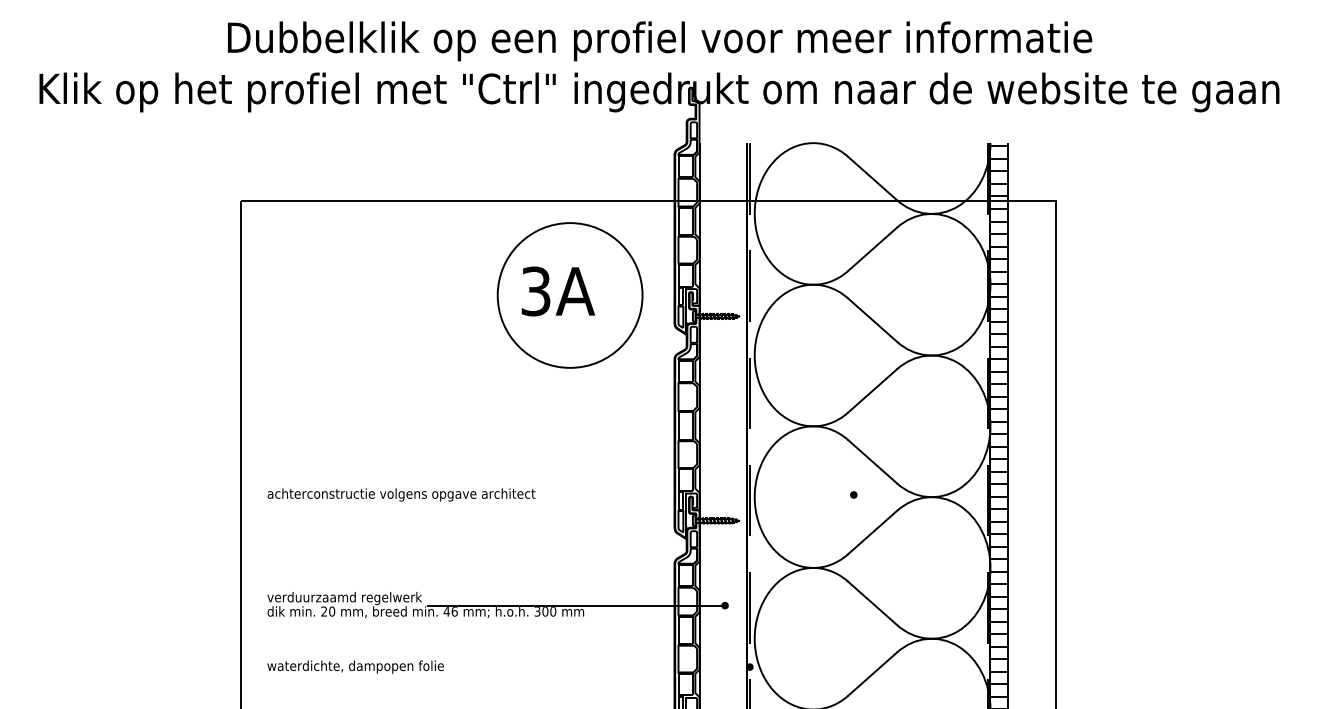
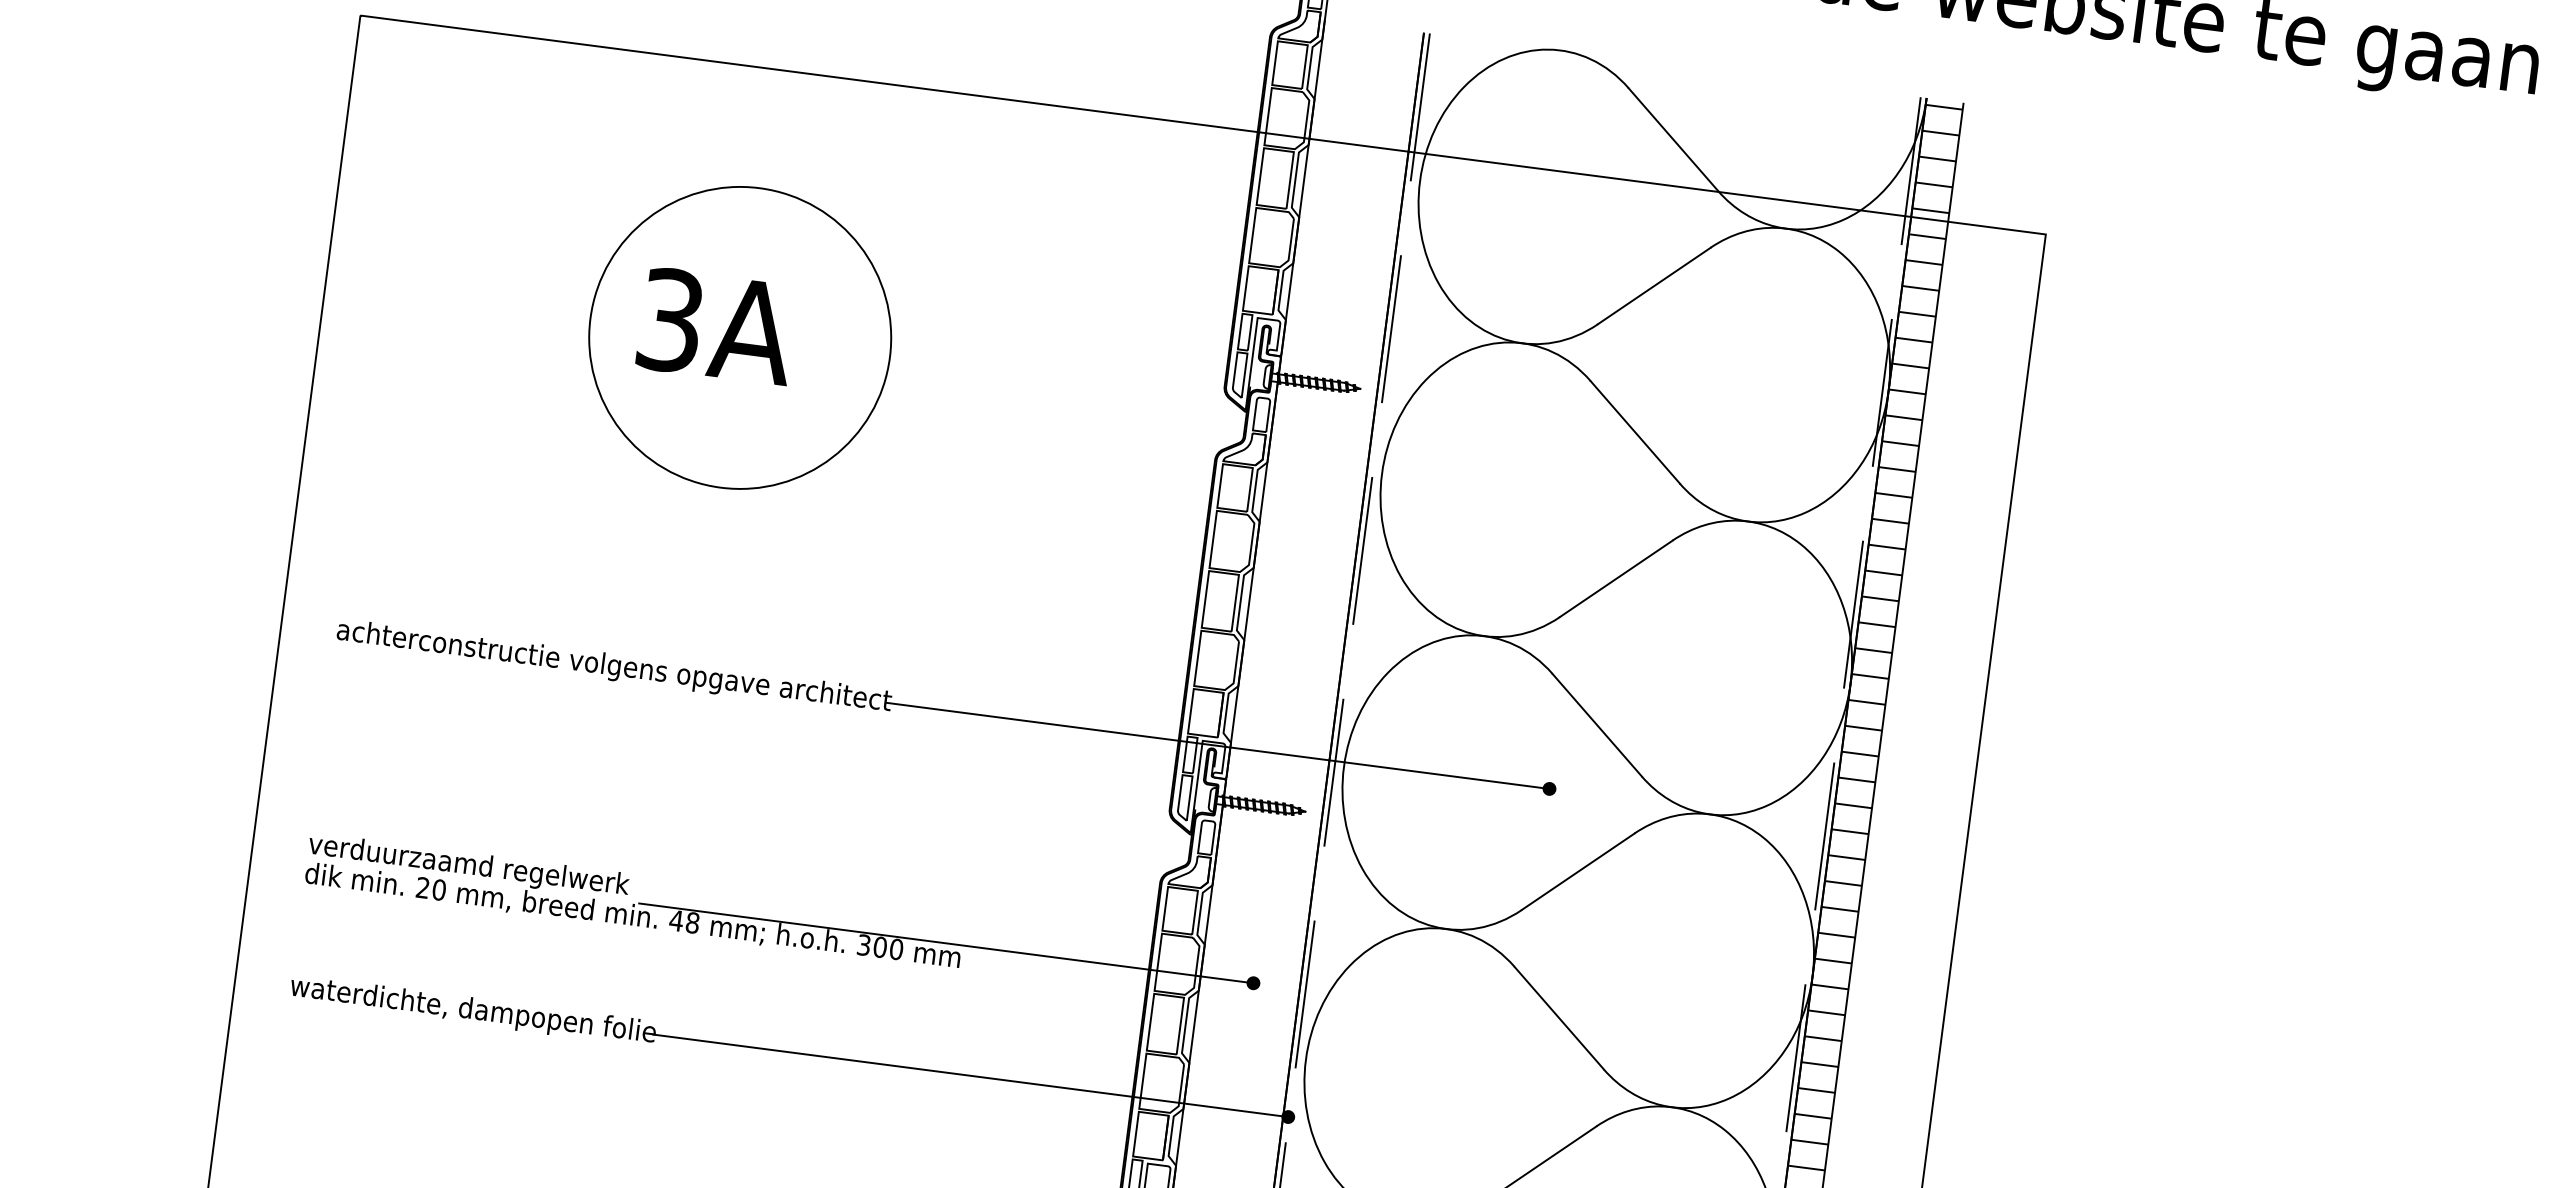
part: (569, 295) -> (738, 337), moved
line: (693, 494) -> (1218, 744), added
text: (454, 611) -> (692, 922), 46 -> 48
line: (595, 667) -> (968, 1076), added

